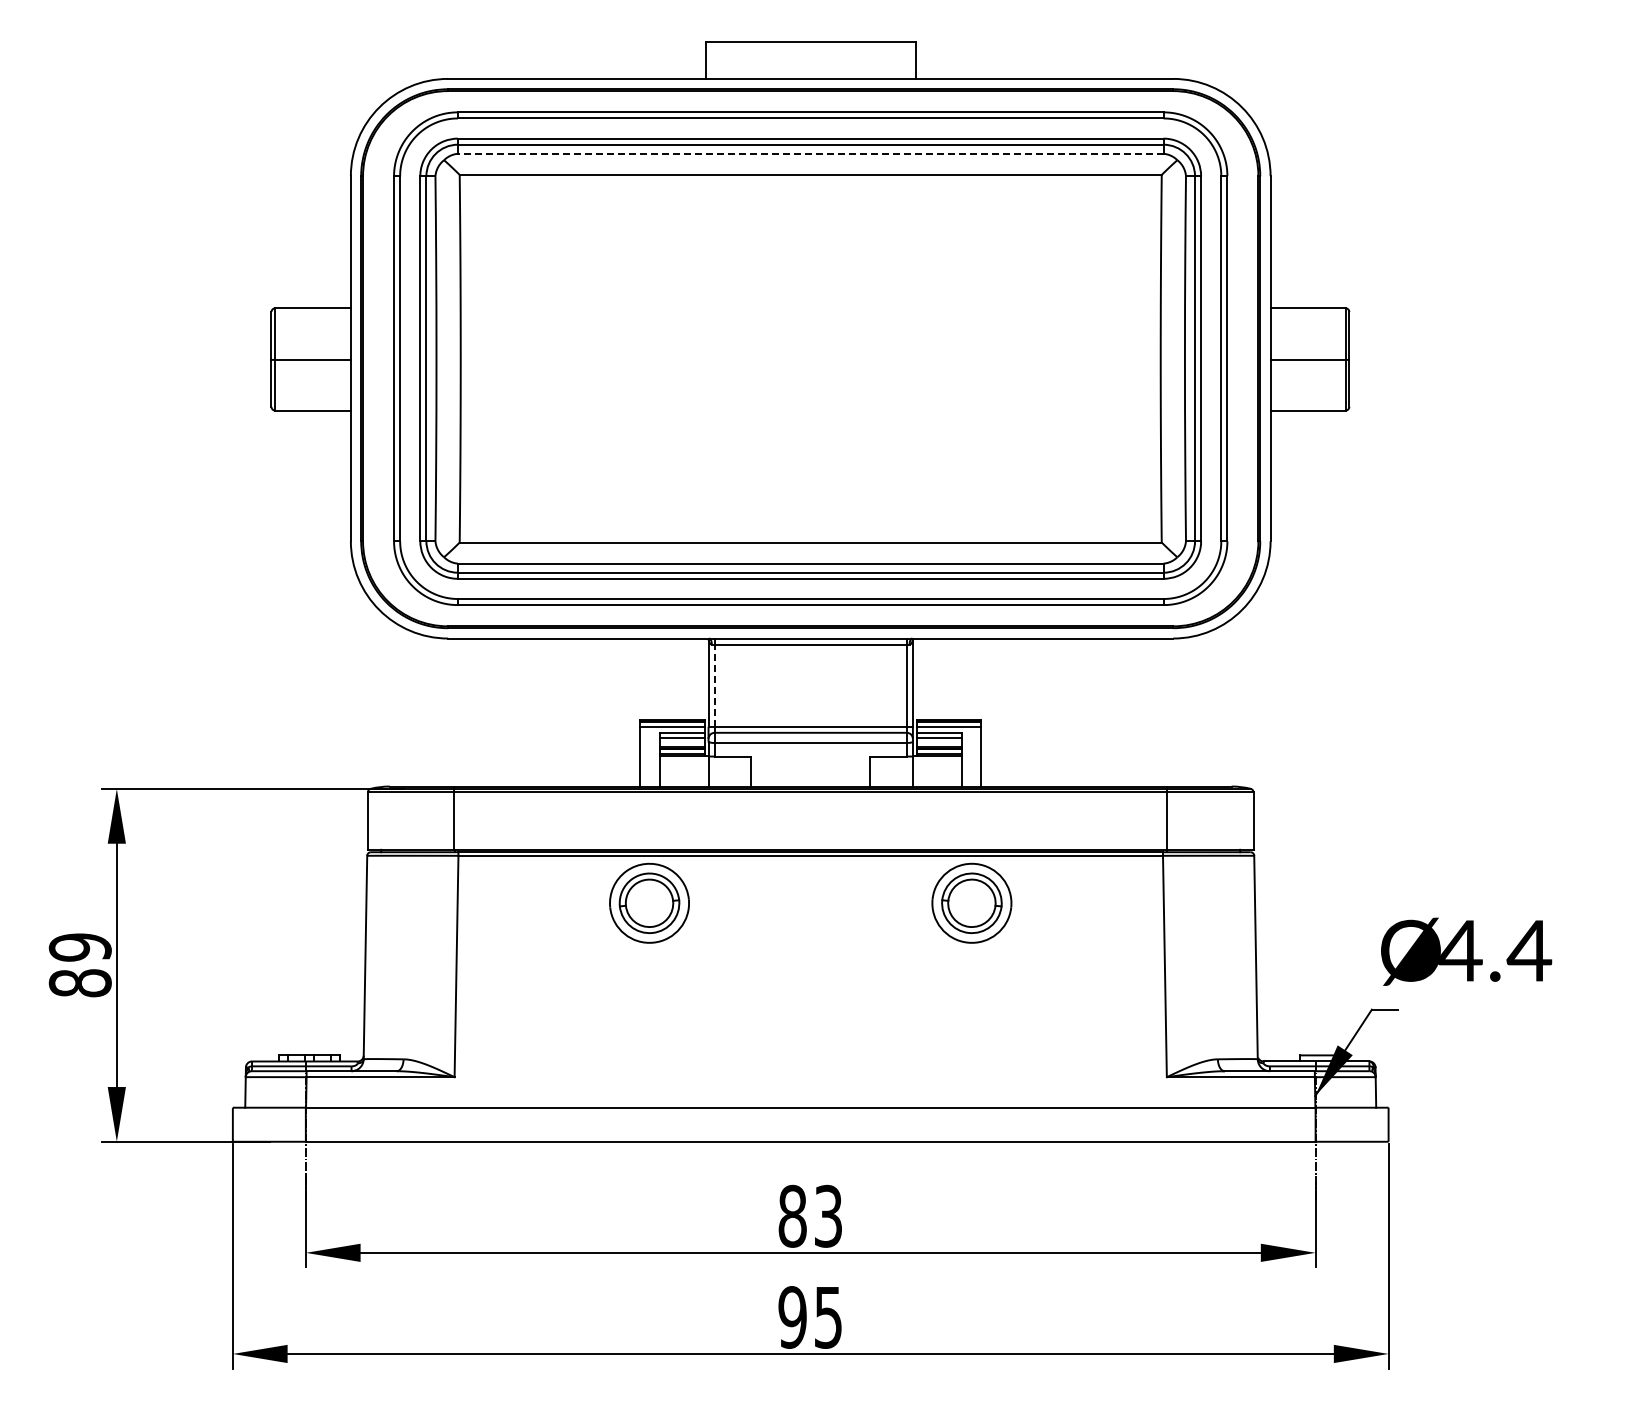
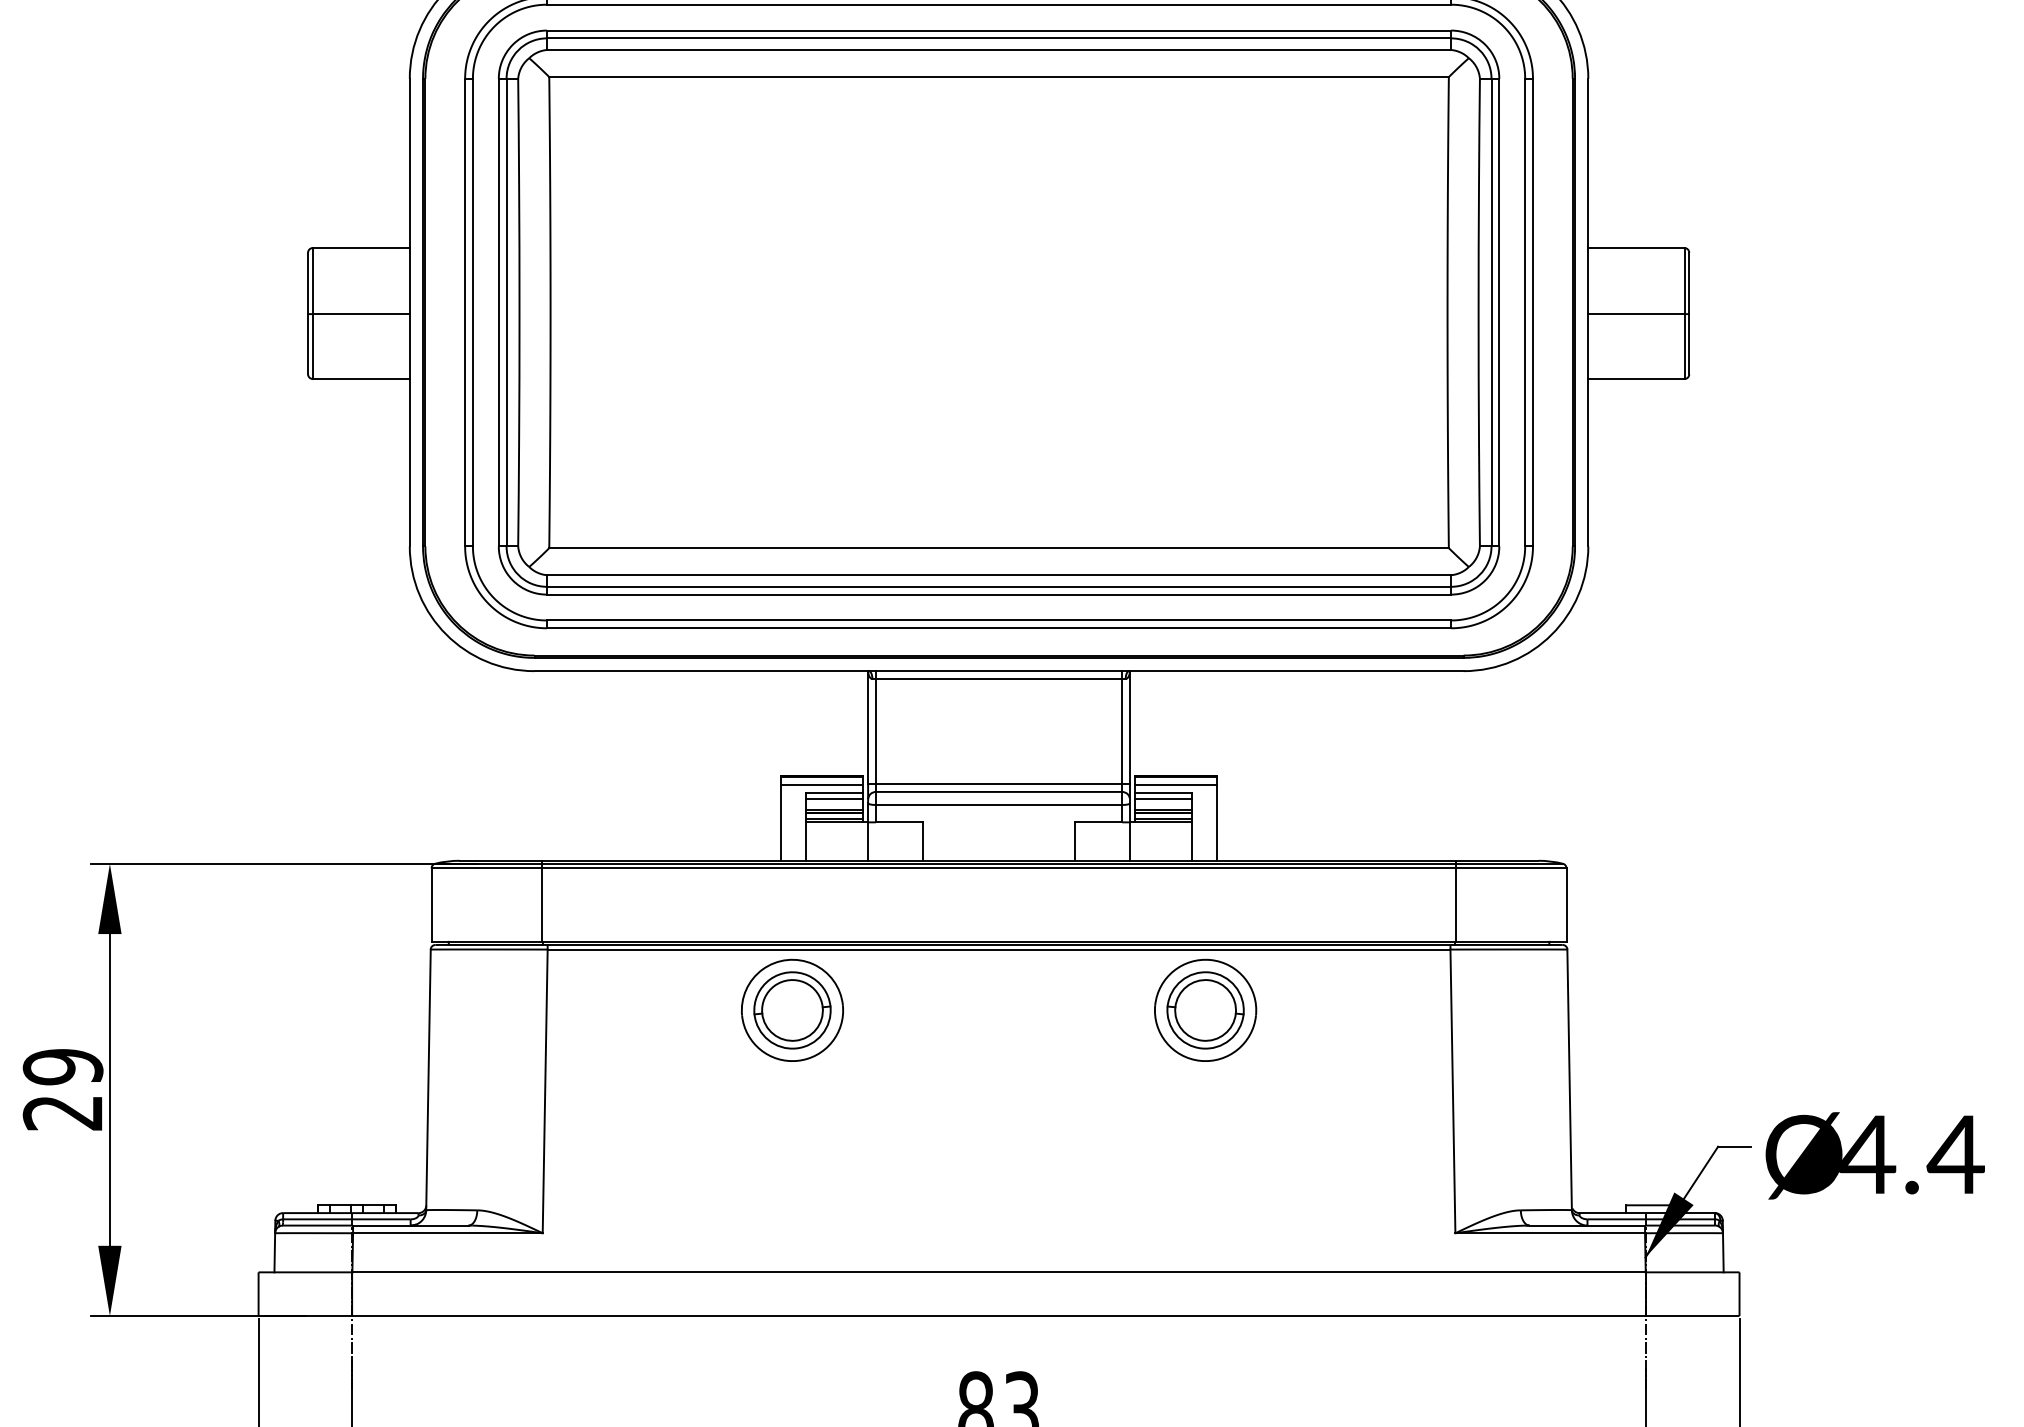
line: (810, 153) -> (998, 49), dashed -> solid
line: (714, 685) -> (875, 731), dashed -> solid
text: (1466, 951) -> (1875, 1155), moved
text: (79, 983) -> (62, 1113), 89 -> 29

